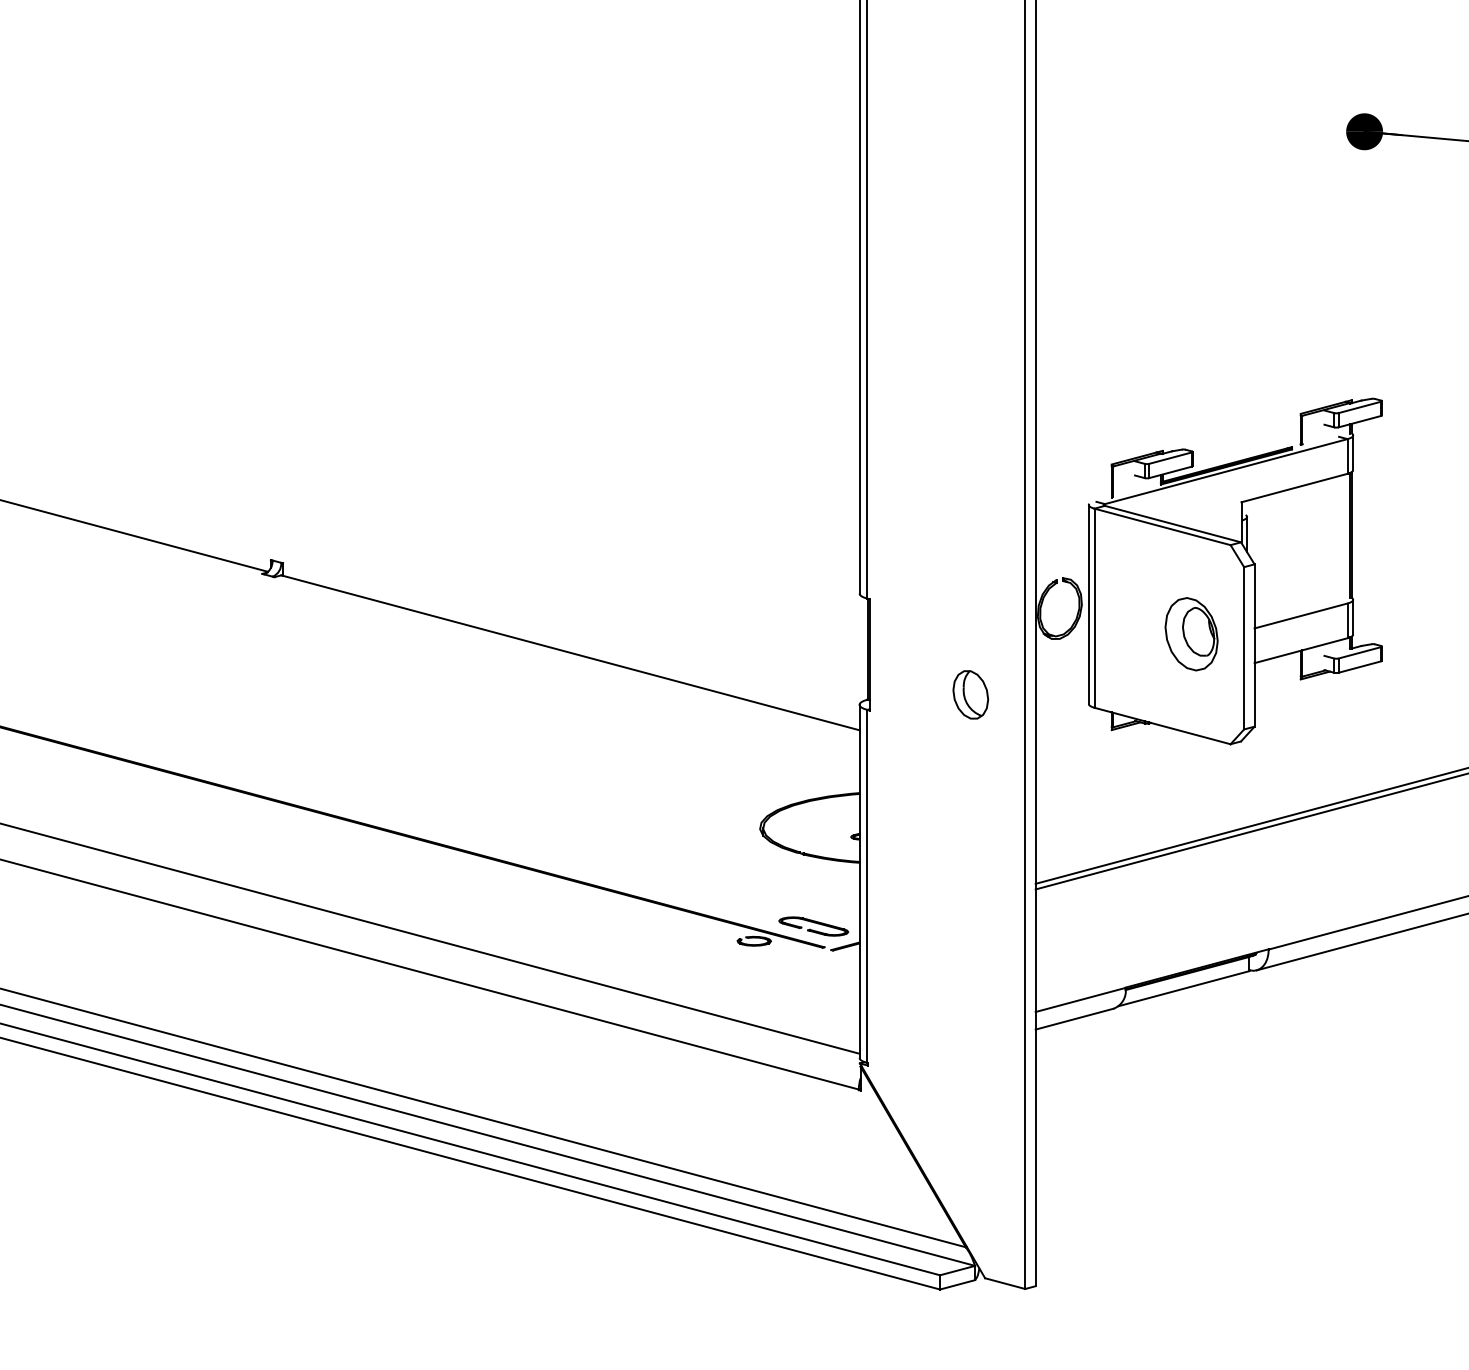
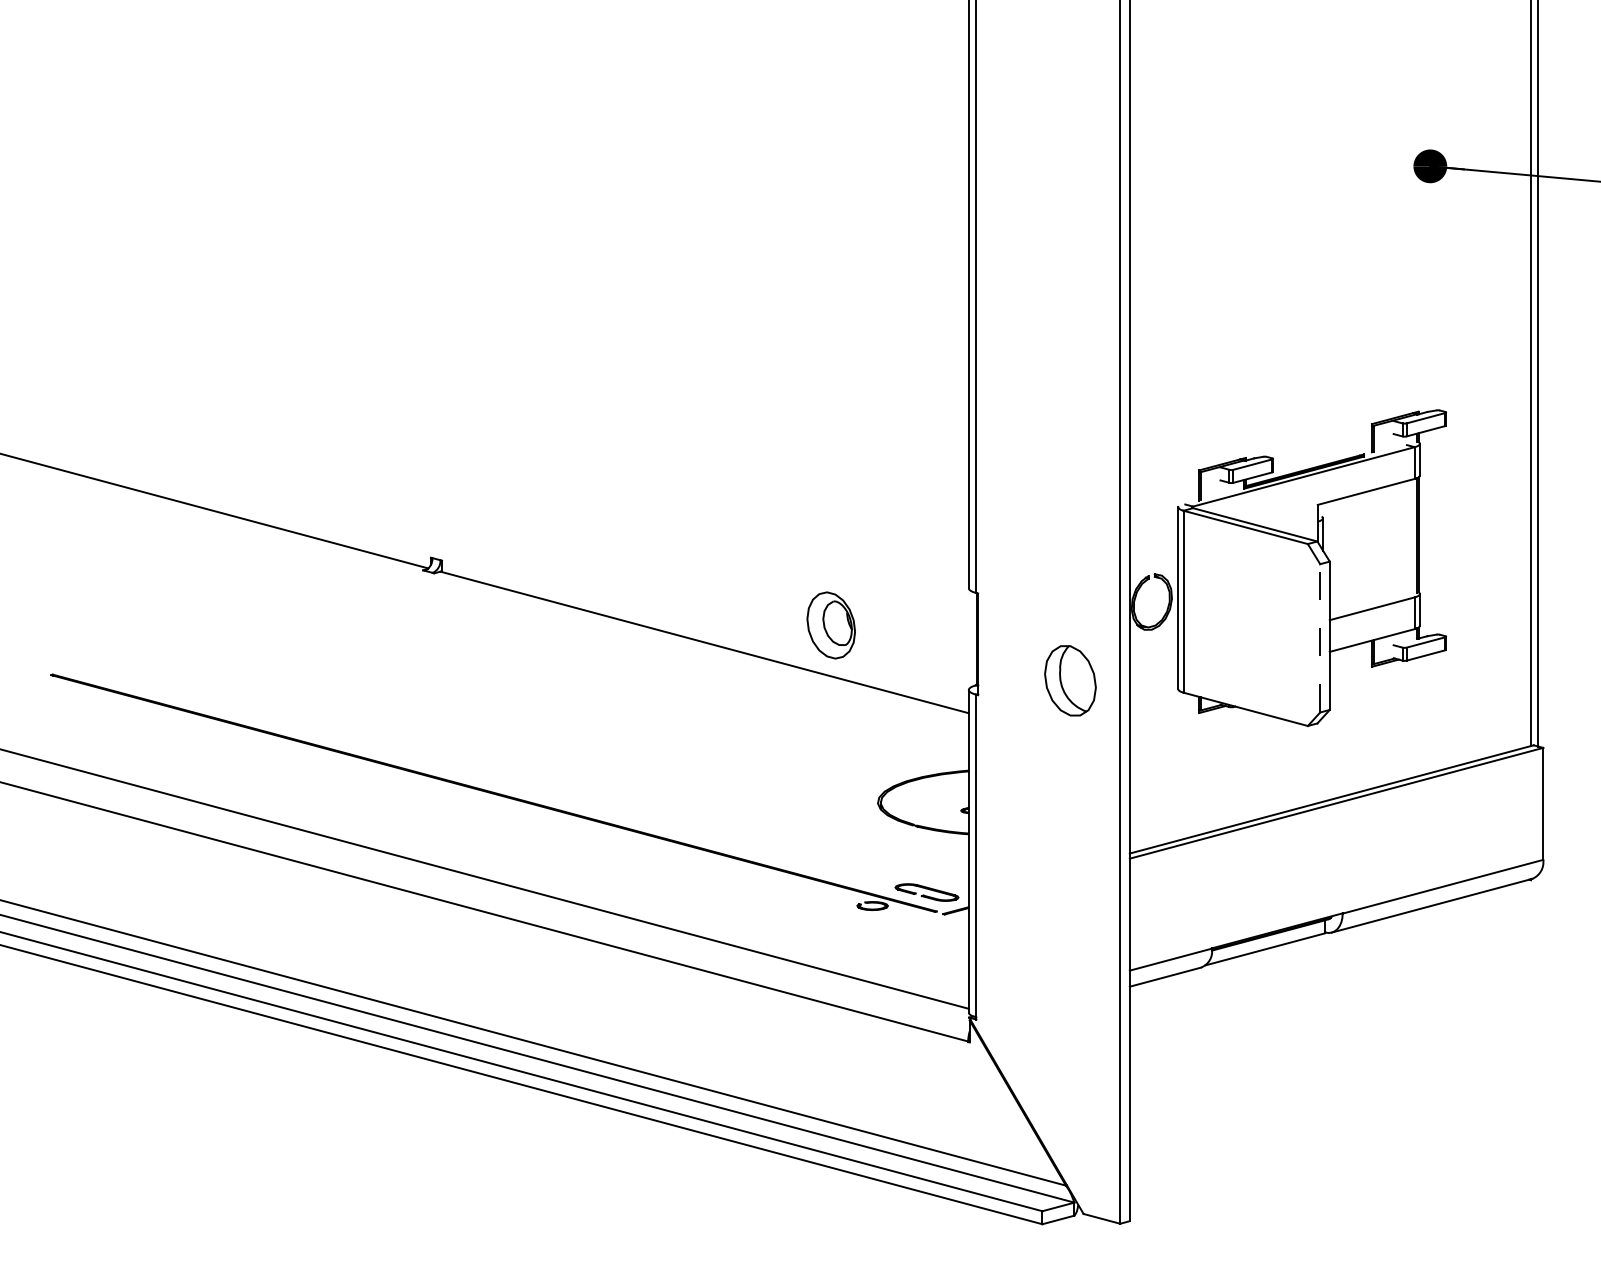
part: (1190, 634) -> (830, 625), moved
line: (1244, 647) -> (1320, 637), solid -> dashed
part: (970, 694) -> (1070, 680), size x1.6

